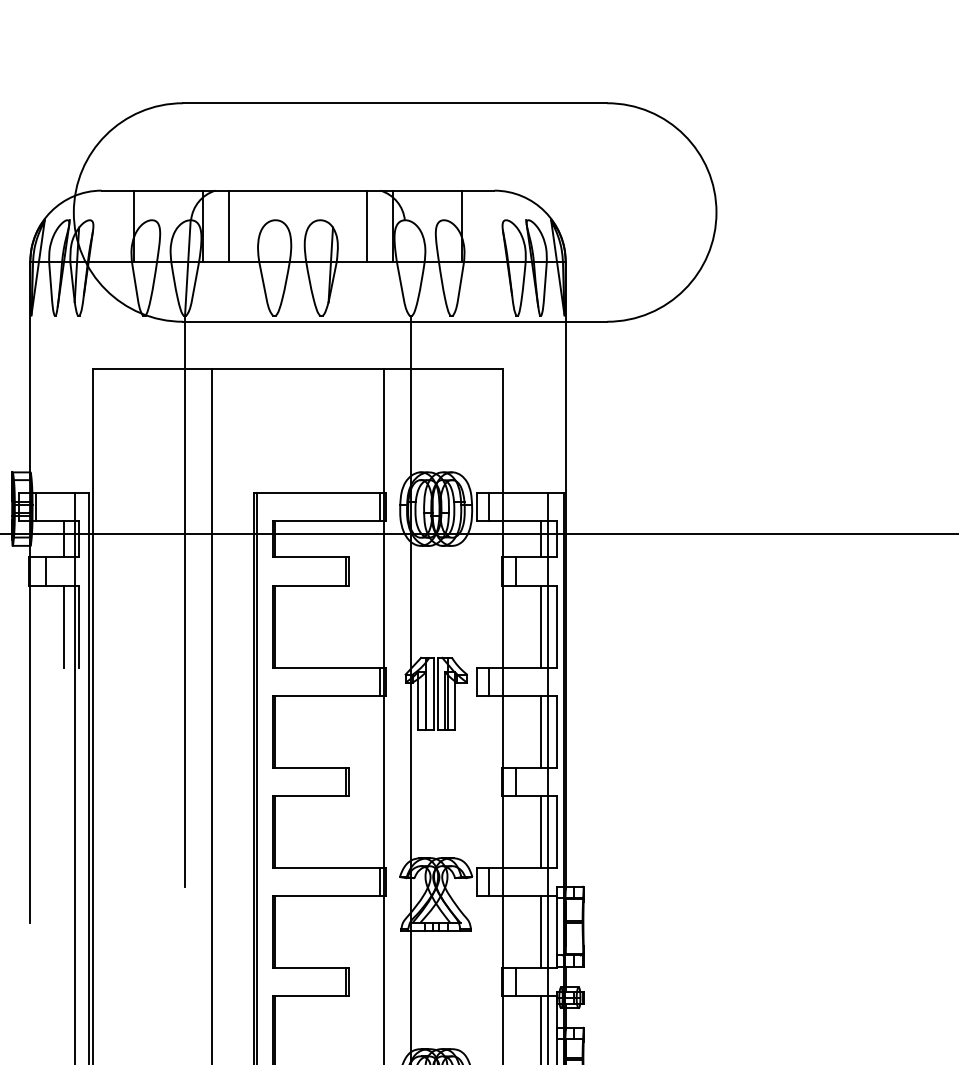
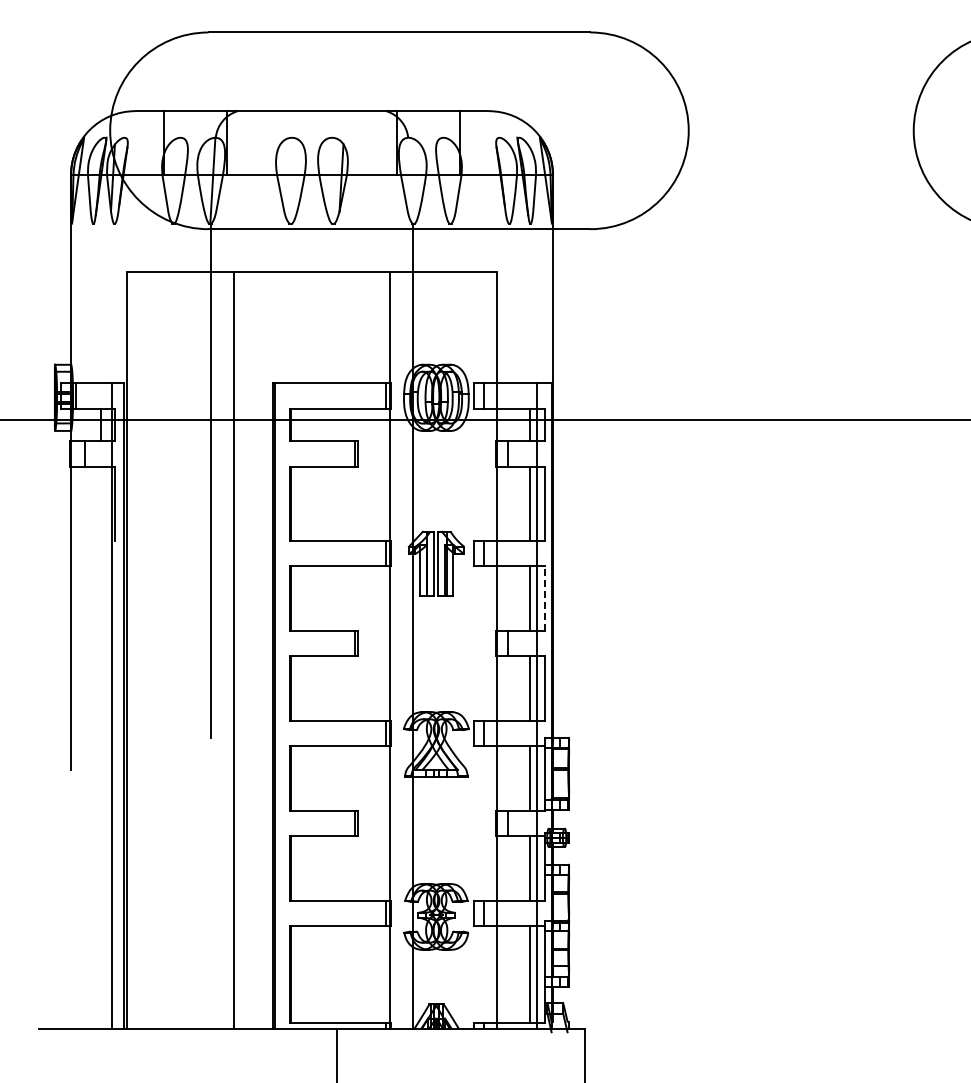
line: (228, 226) -> (249, 143), removed
line: (367, 226) -> (374, 143), removed
line: (64, 626) -> (101, 503), removed
line: (557, 731) -> (545, 598), solid -> dashed

